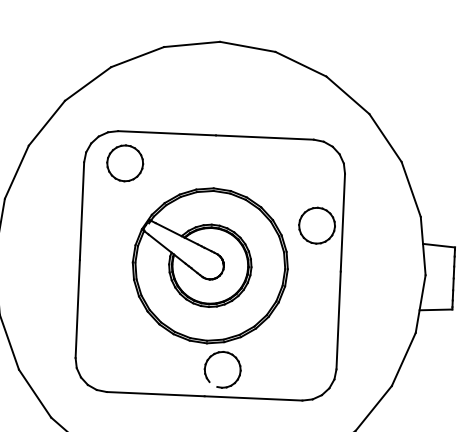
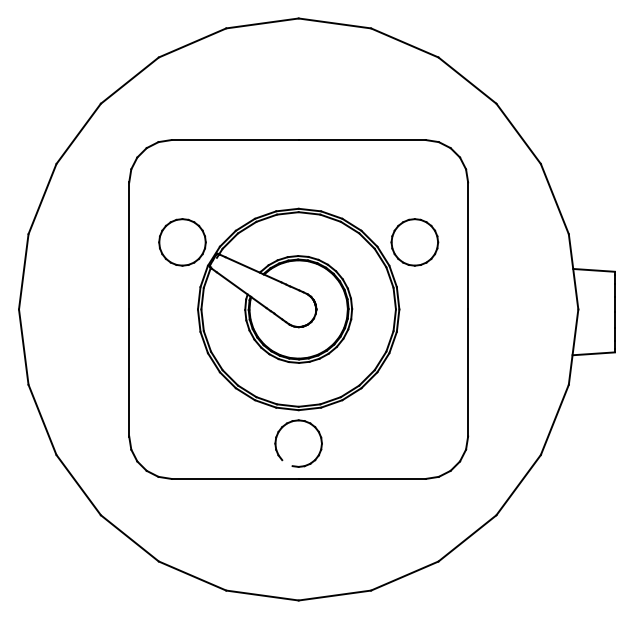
part: (125, 163) -> (182, 242), moved
part: (316, 225) -> (414, 242), moved
part: (213, 355) -> (286, 425), moved

